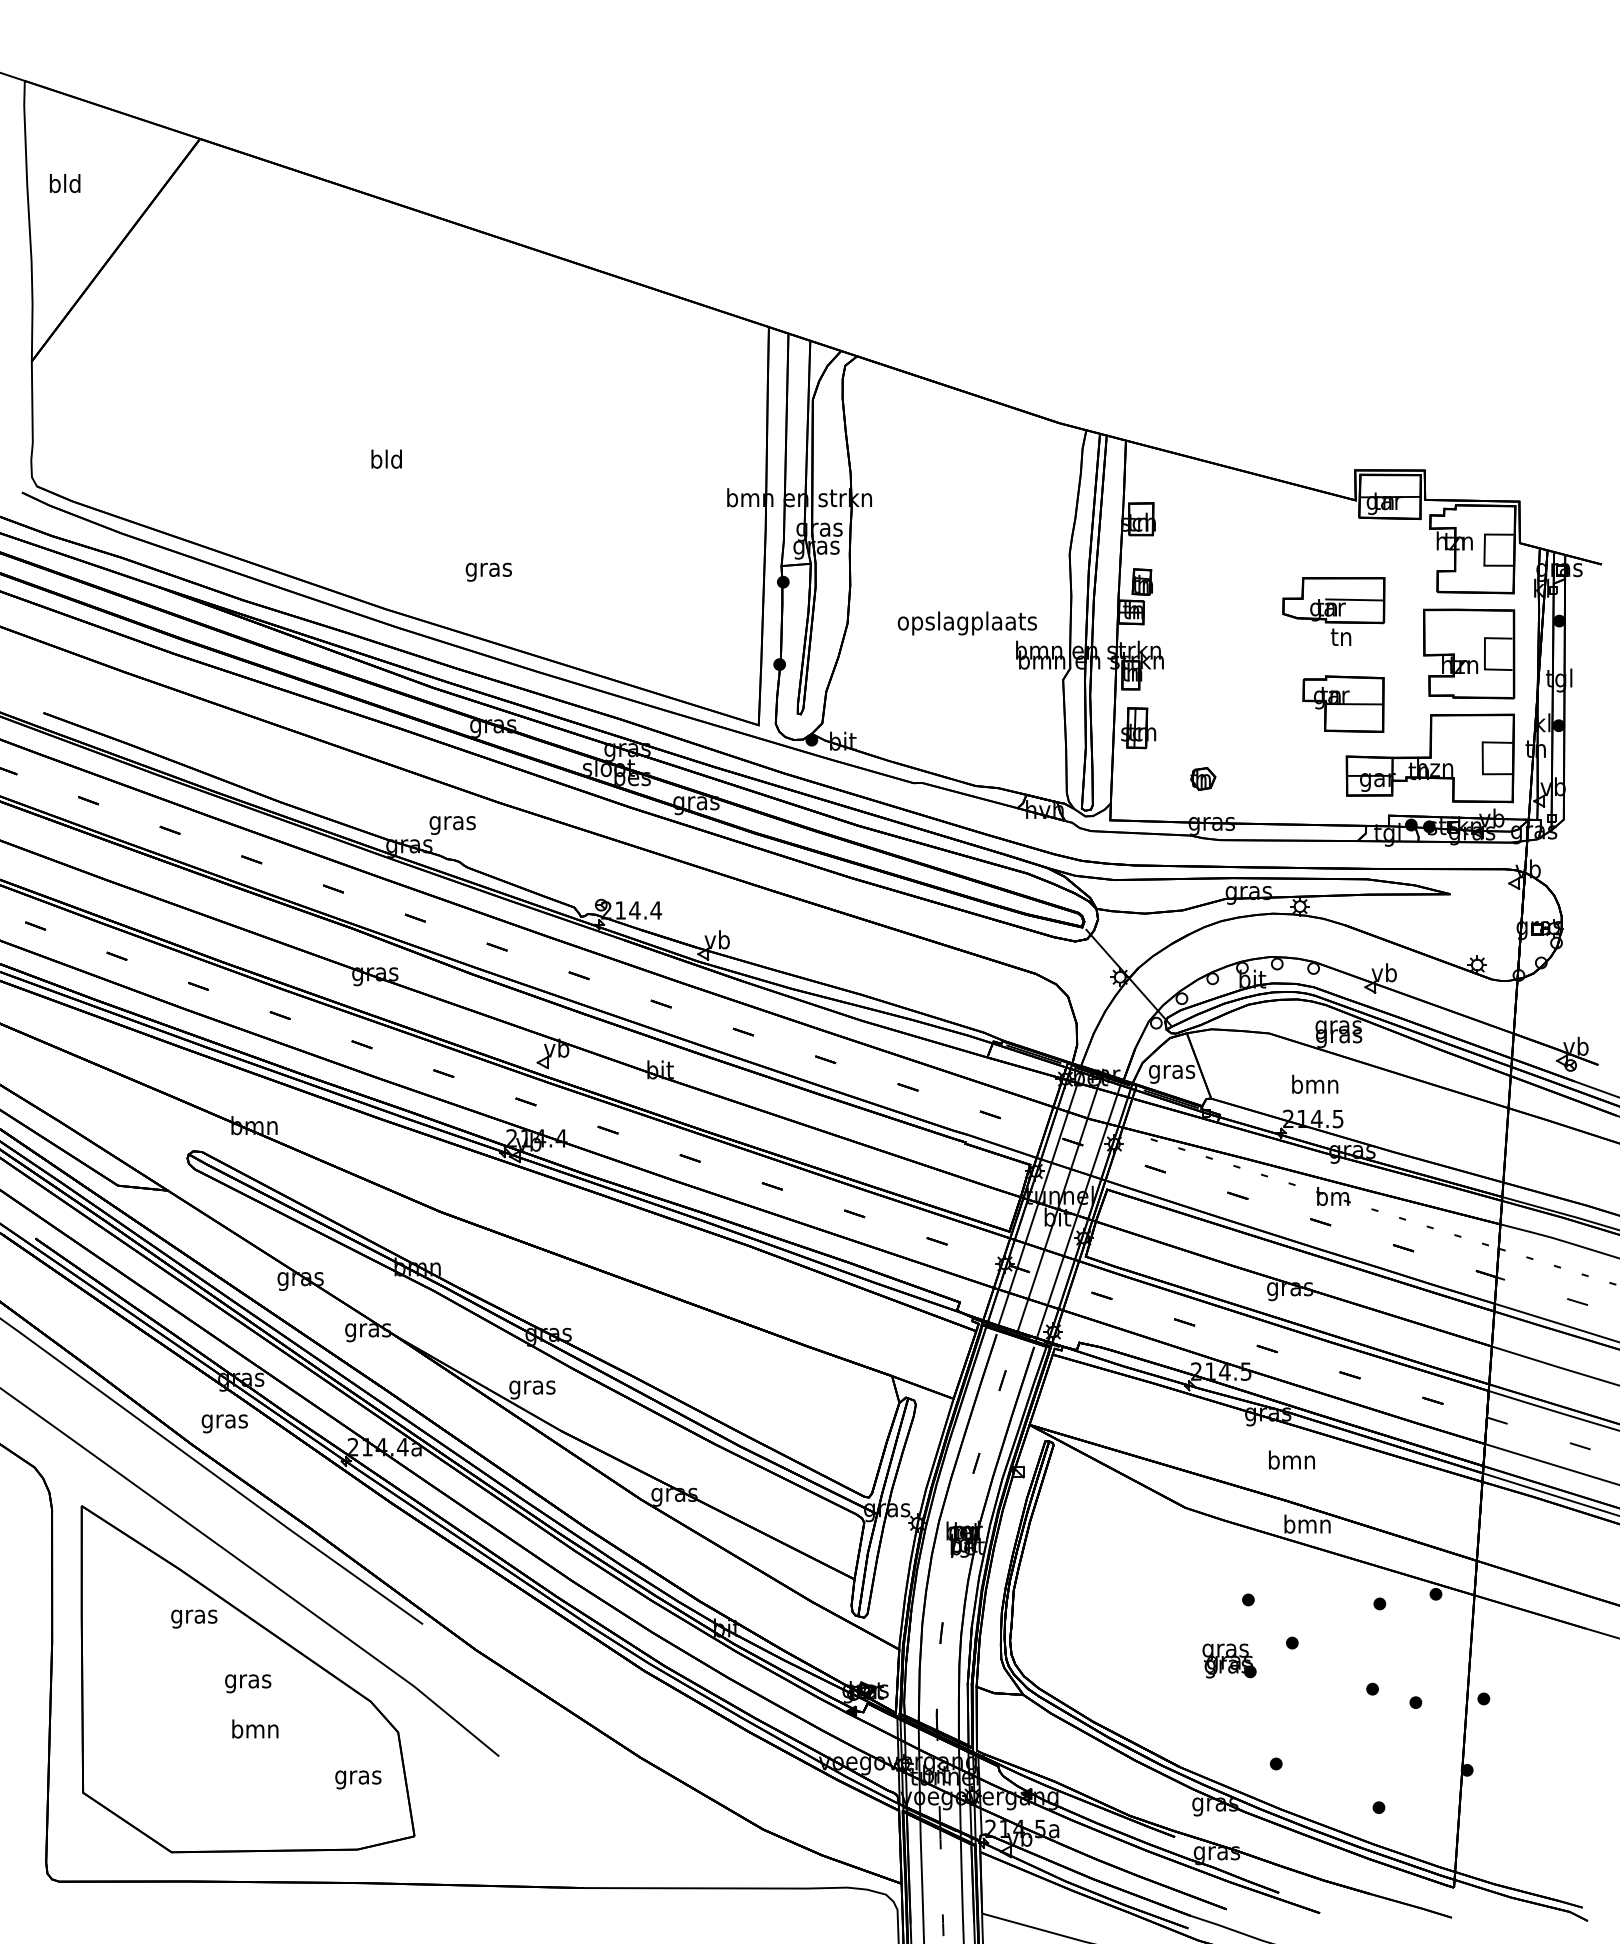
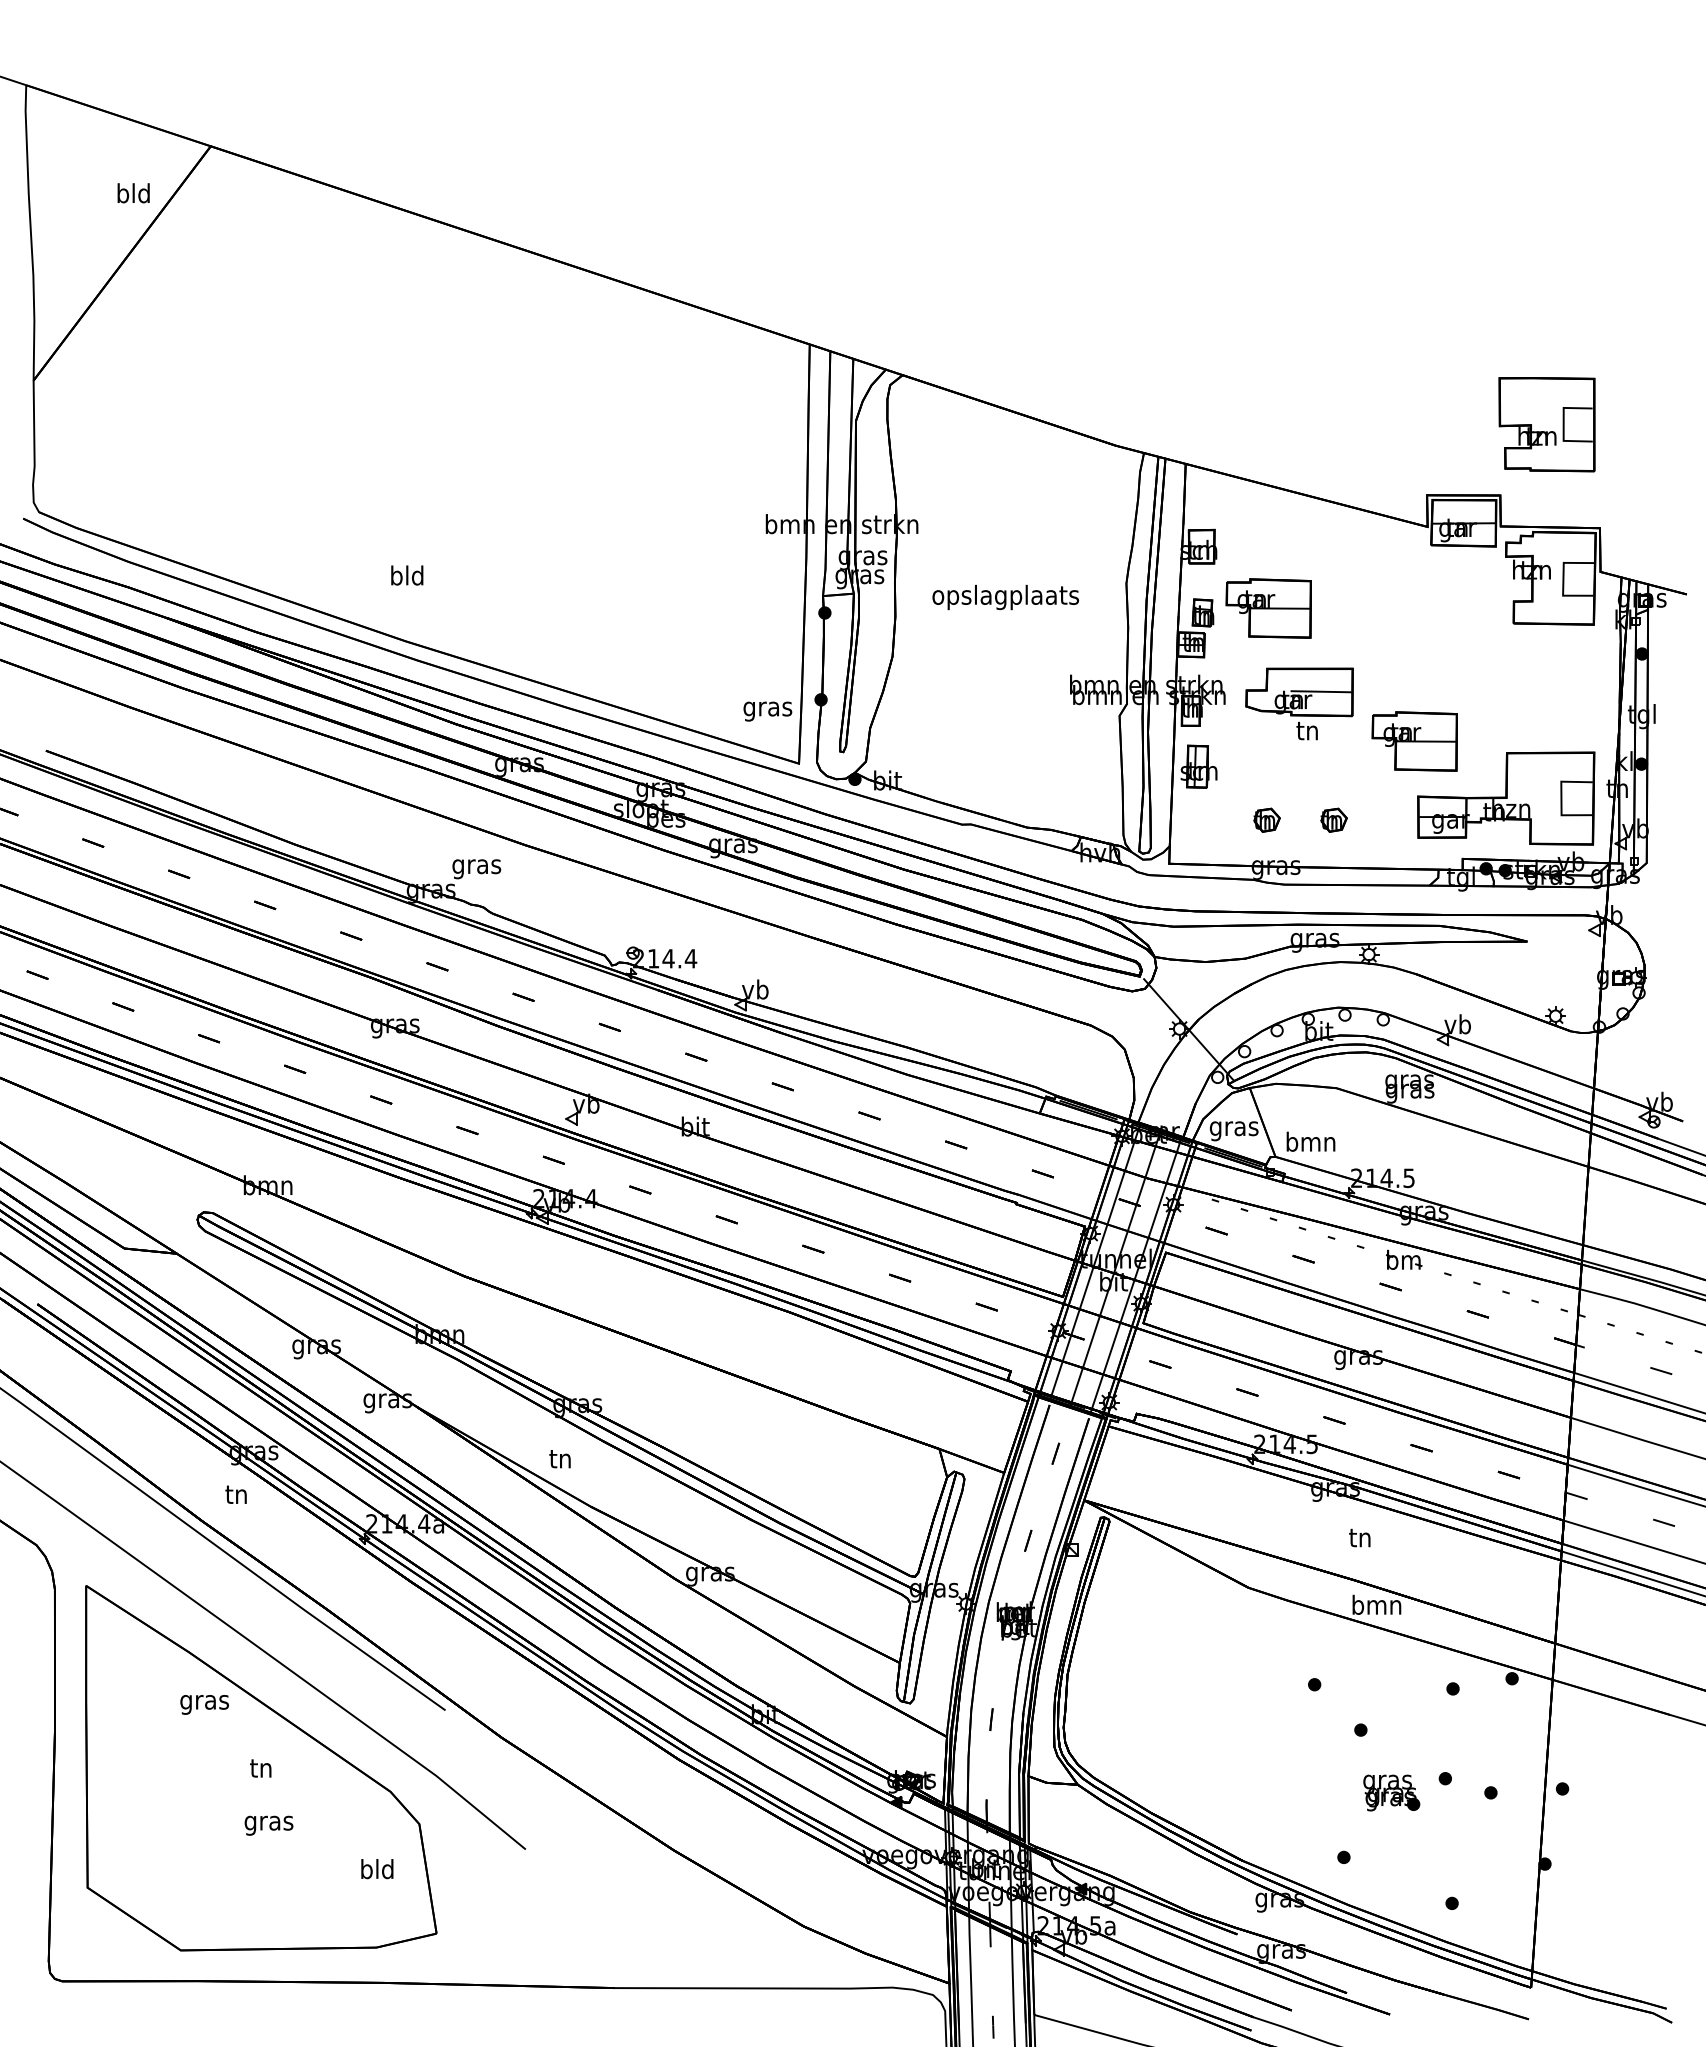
text: (64, 183) -> (133, 193), moved
text: (386, 459) -> (407, 575), moved
text: (488, 572) -> (767, 711), moved
part: (1204, 577) -> (1268, 608), added
part: (1333, 611) -> (1299, 703), moved
text: (967, 623) -> (1005, 597), moved
part: (1468, 653) -> (1546, 424), moved
part: (1266, 778) -> (1333, 819), added
text: (1314, 1084) -> (1310, 1141), moved
text: (532, 1387) -> (560, 1461), gras -> tn
text: (224, 1422) -> (236, 1497), gras -> tn
text: (1291, 1460) -> (1360, 1537), bmn -> tn
part: (1229, 1660) -> (1391, 1792), moved
text: (248, 1681) -> (261, 1770), gras -> tn
text: (254, 1730) -> (268, 1822), bmn -> gras
text: (358, 1777) -> (377, 1871), gras -> bld

